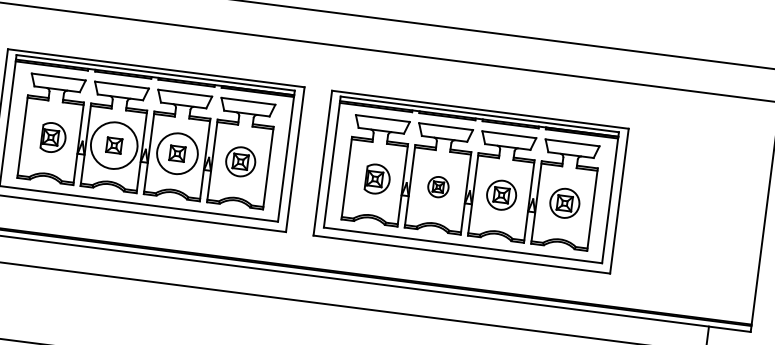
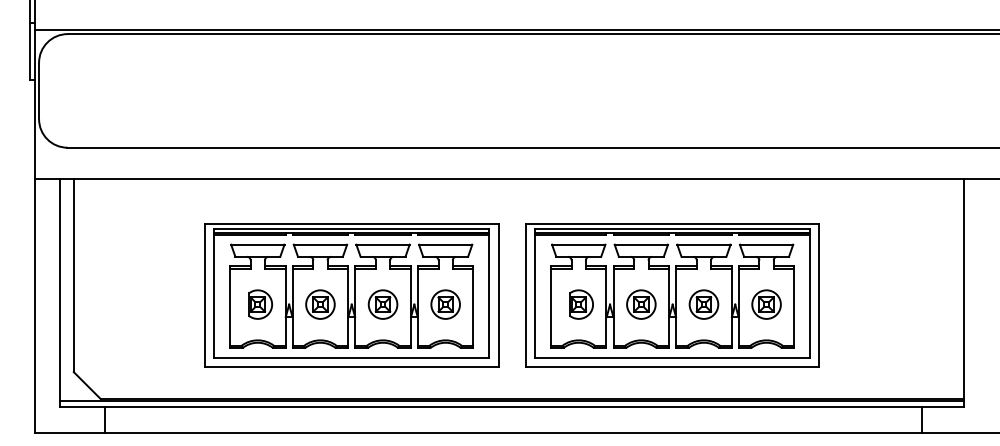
circle: (114, 145) -> (320, 304), size x0.62
circle: (176, 153) -> (382, 304), size x0.71
part: (438, 187) -> (641, 304), size x1.43

